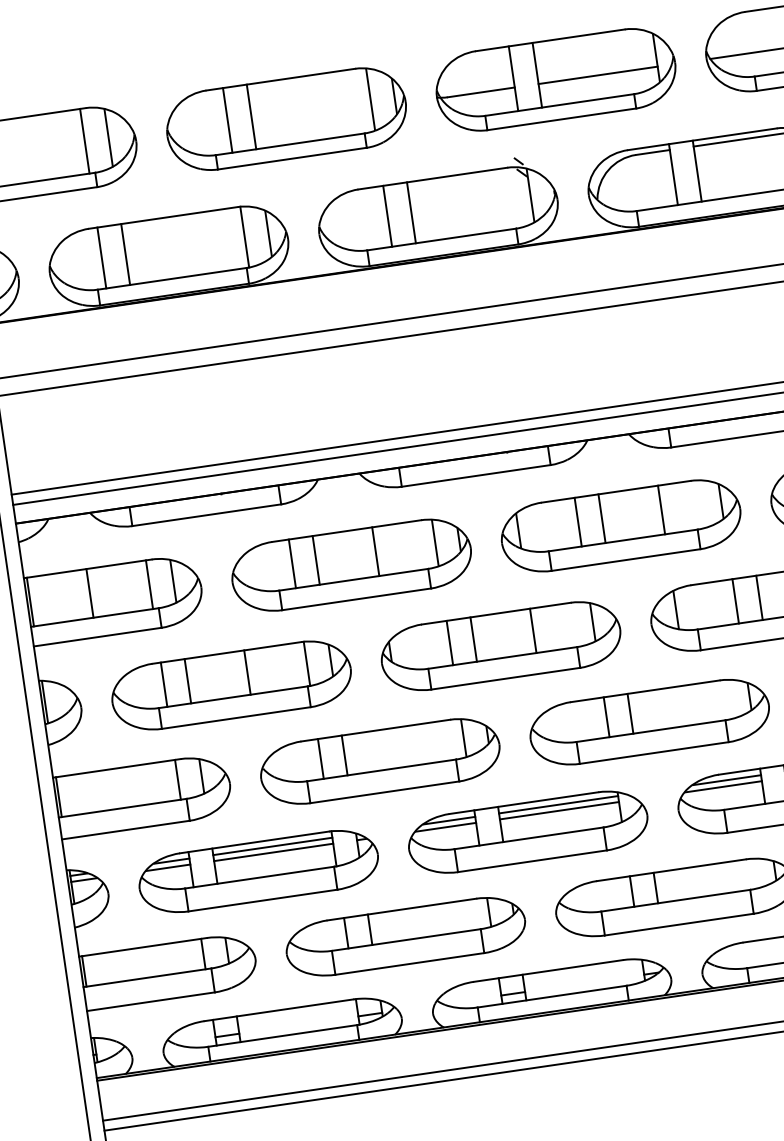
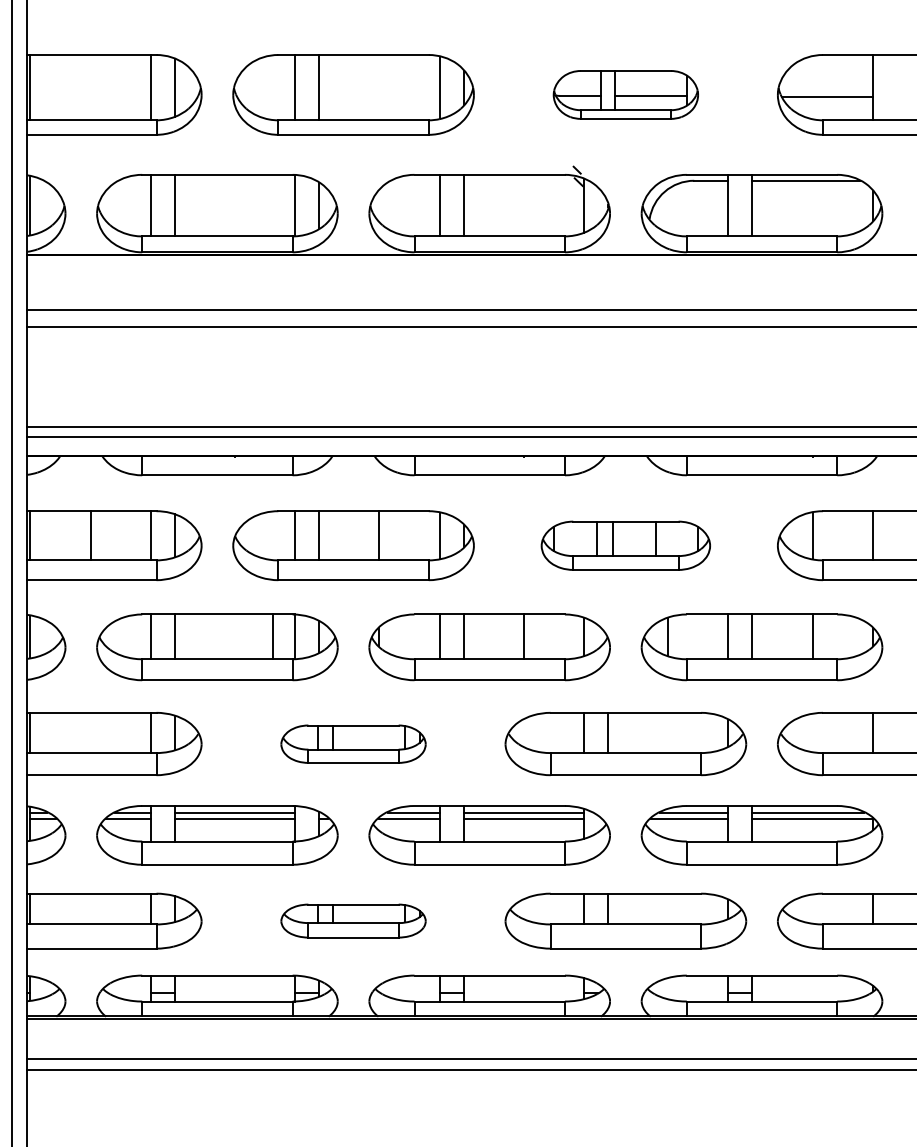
part: (555, 79) -> (625, 94), size x0.6
part: (620, 525) -> (625, 545), size x0.7
line: (246, 672) -> (272, 636), moved
part: (380, 761) -> (353, 744), size x0.6
part: (405, 936) -> (353, 920), size x0.6

